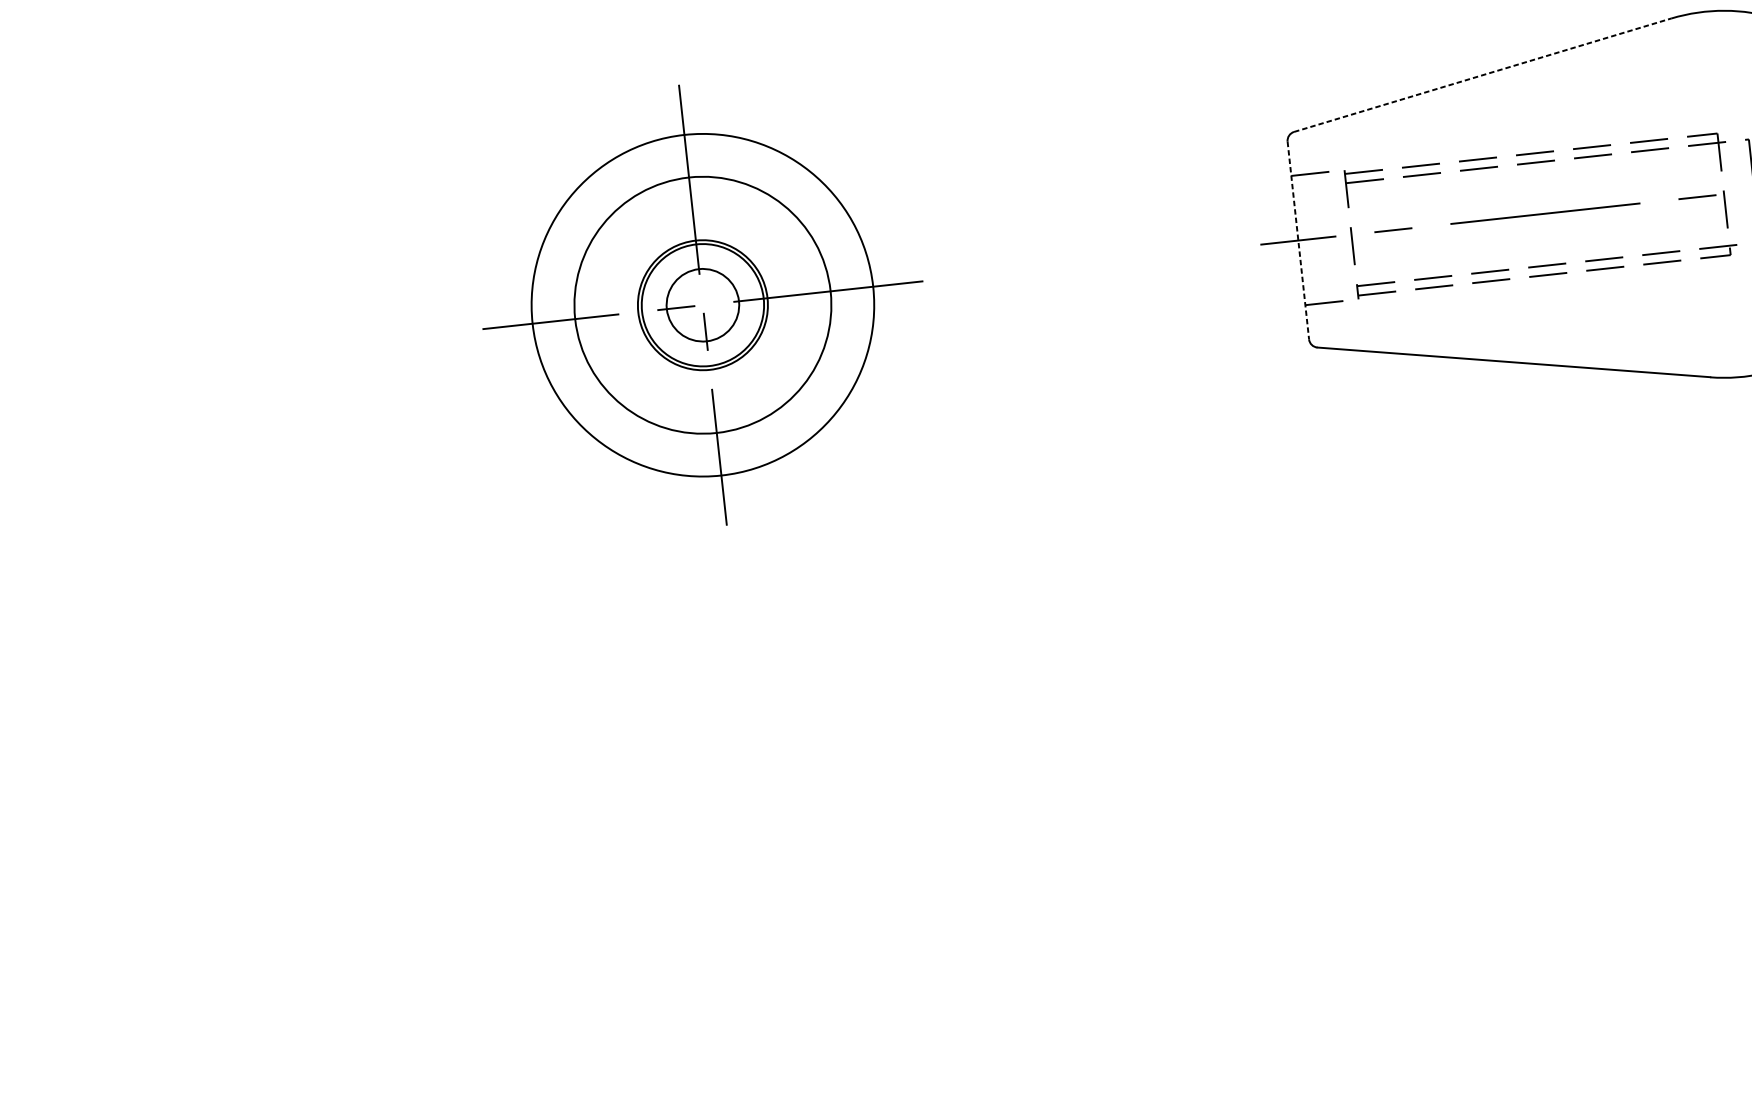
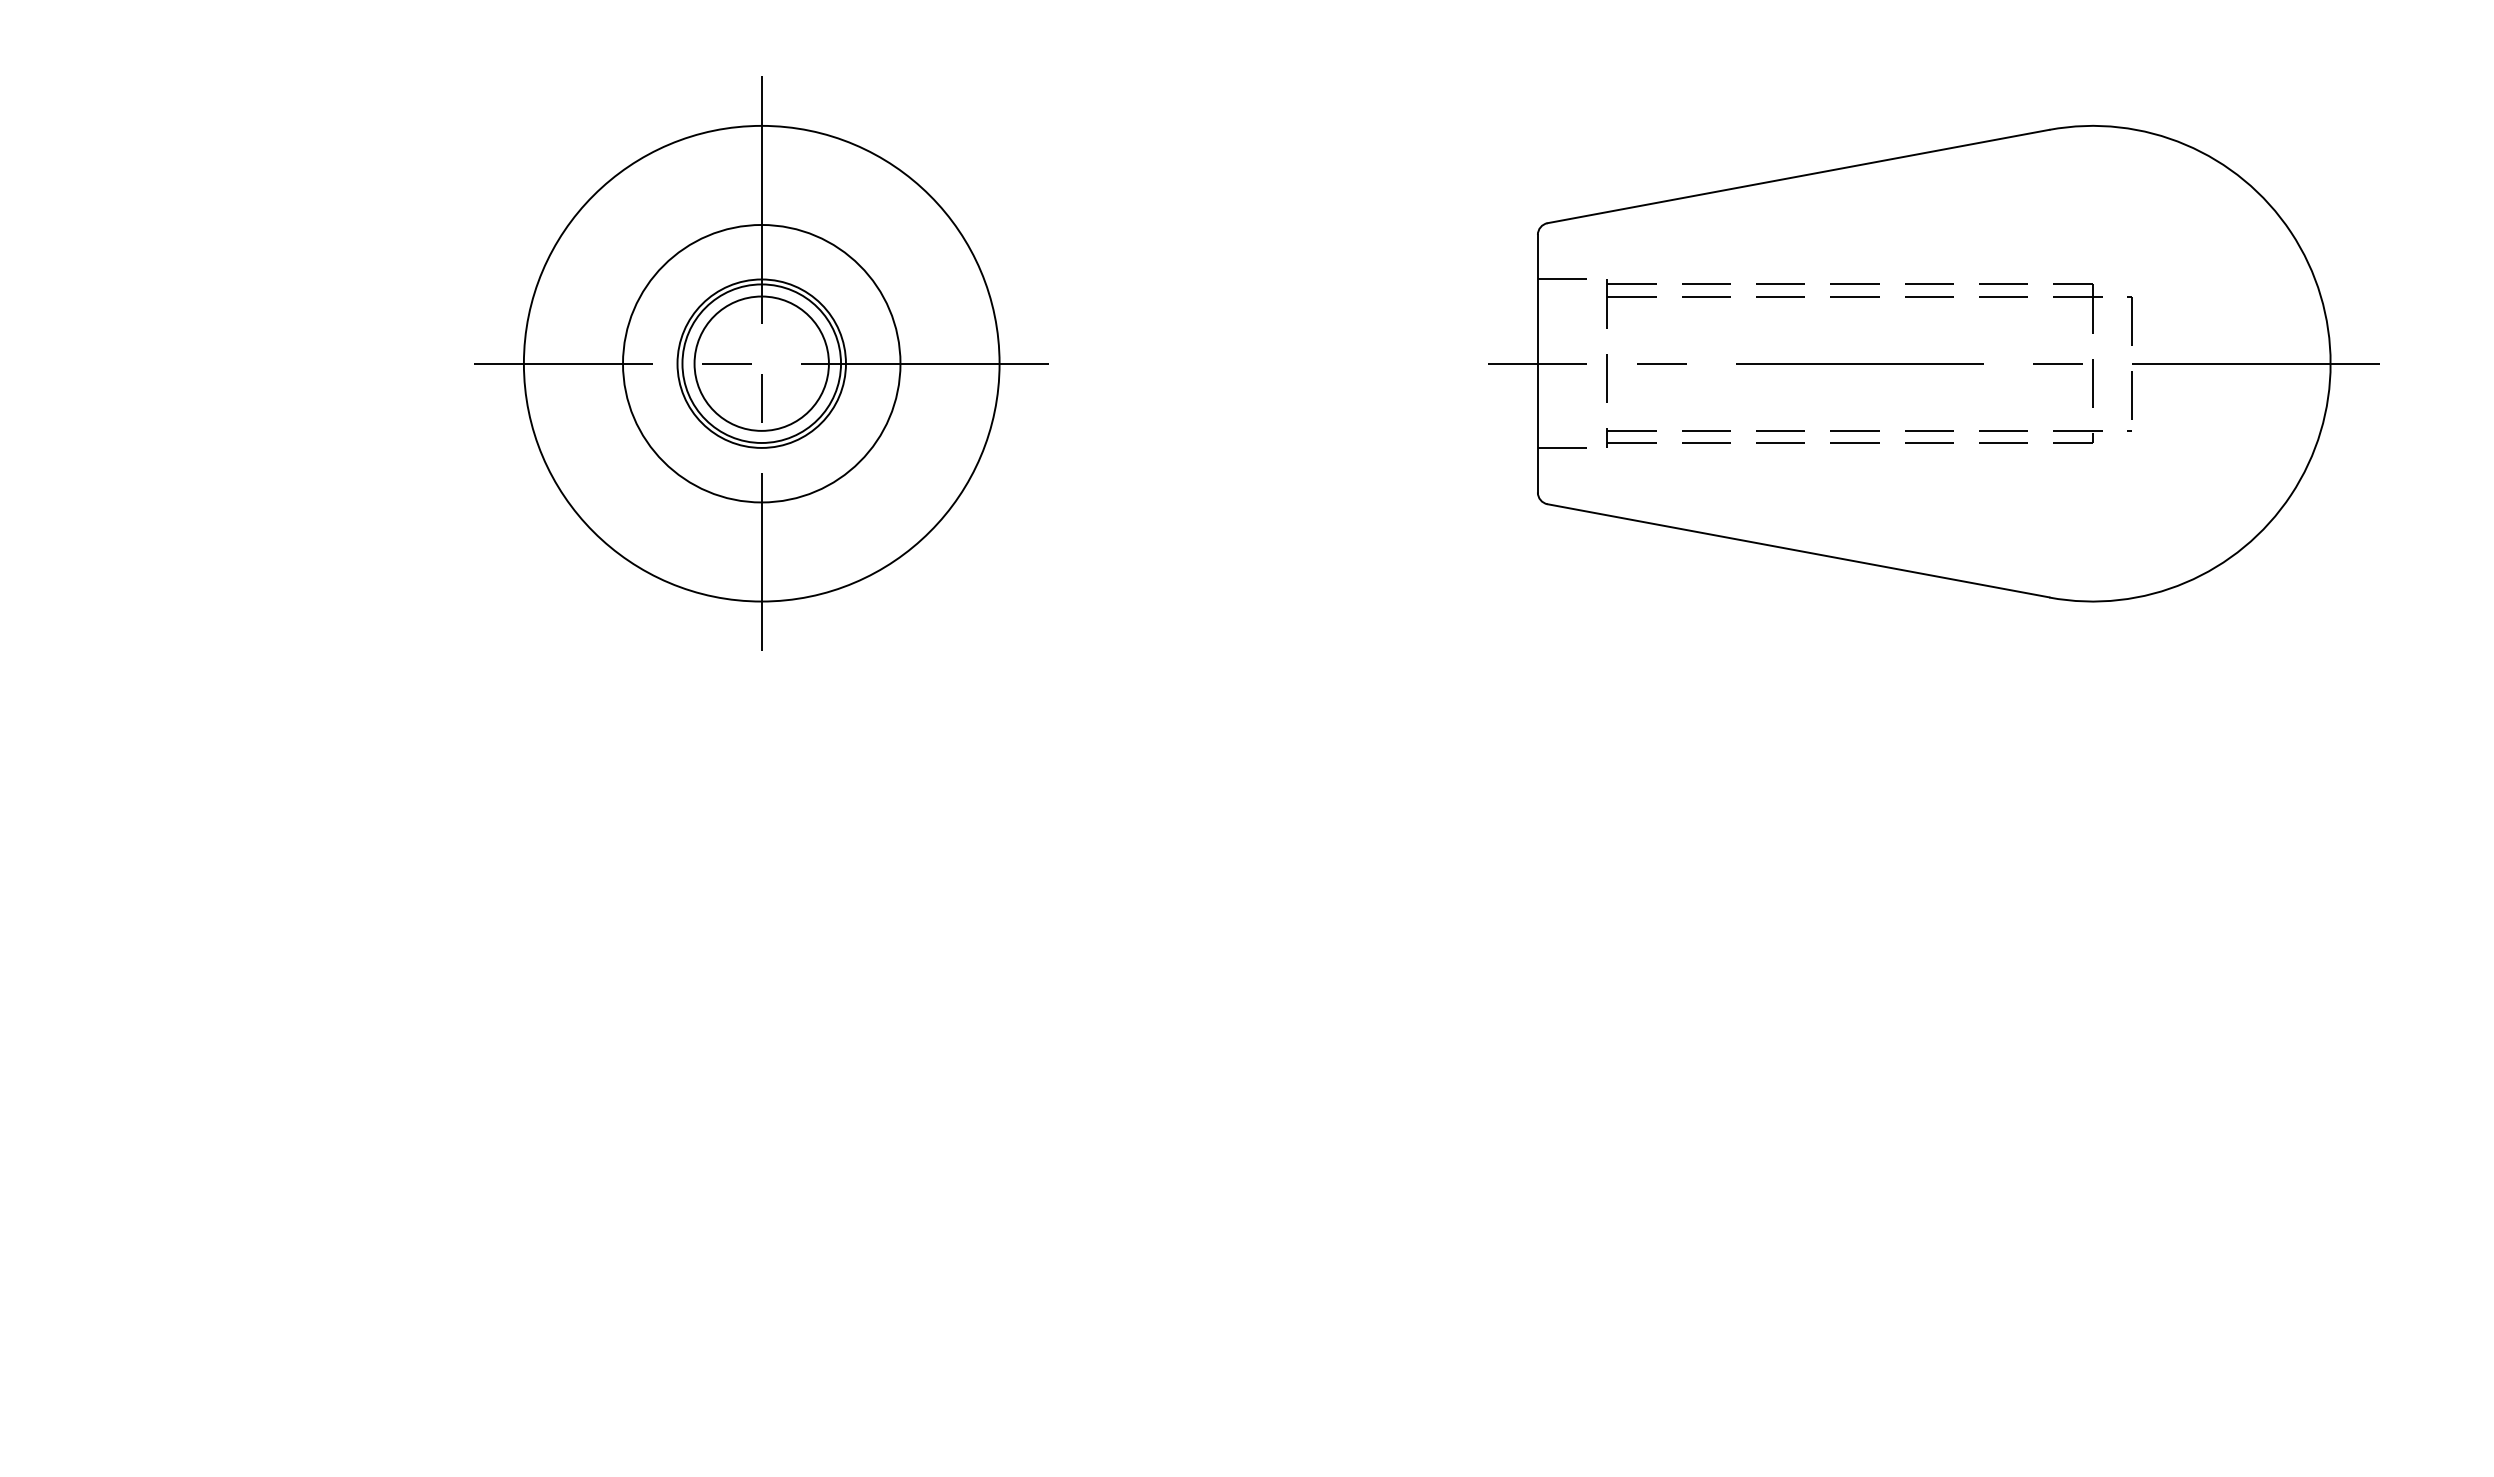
line: (1482, 75) -> (1798, 176), dashed -> solid
line: (1298, 240) -> (1537, 363), dashed -> solid
circle: (702, 305) -> (761, 363), size x0.62
circle: (702, 305) -> (761, 363), size x1.43
circle: (702, 305) -> (761, 363), size x1.43

